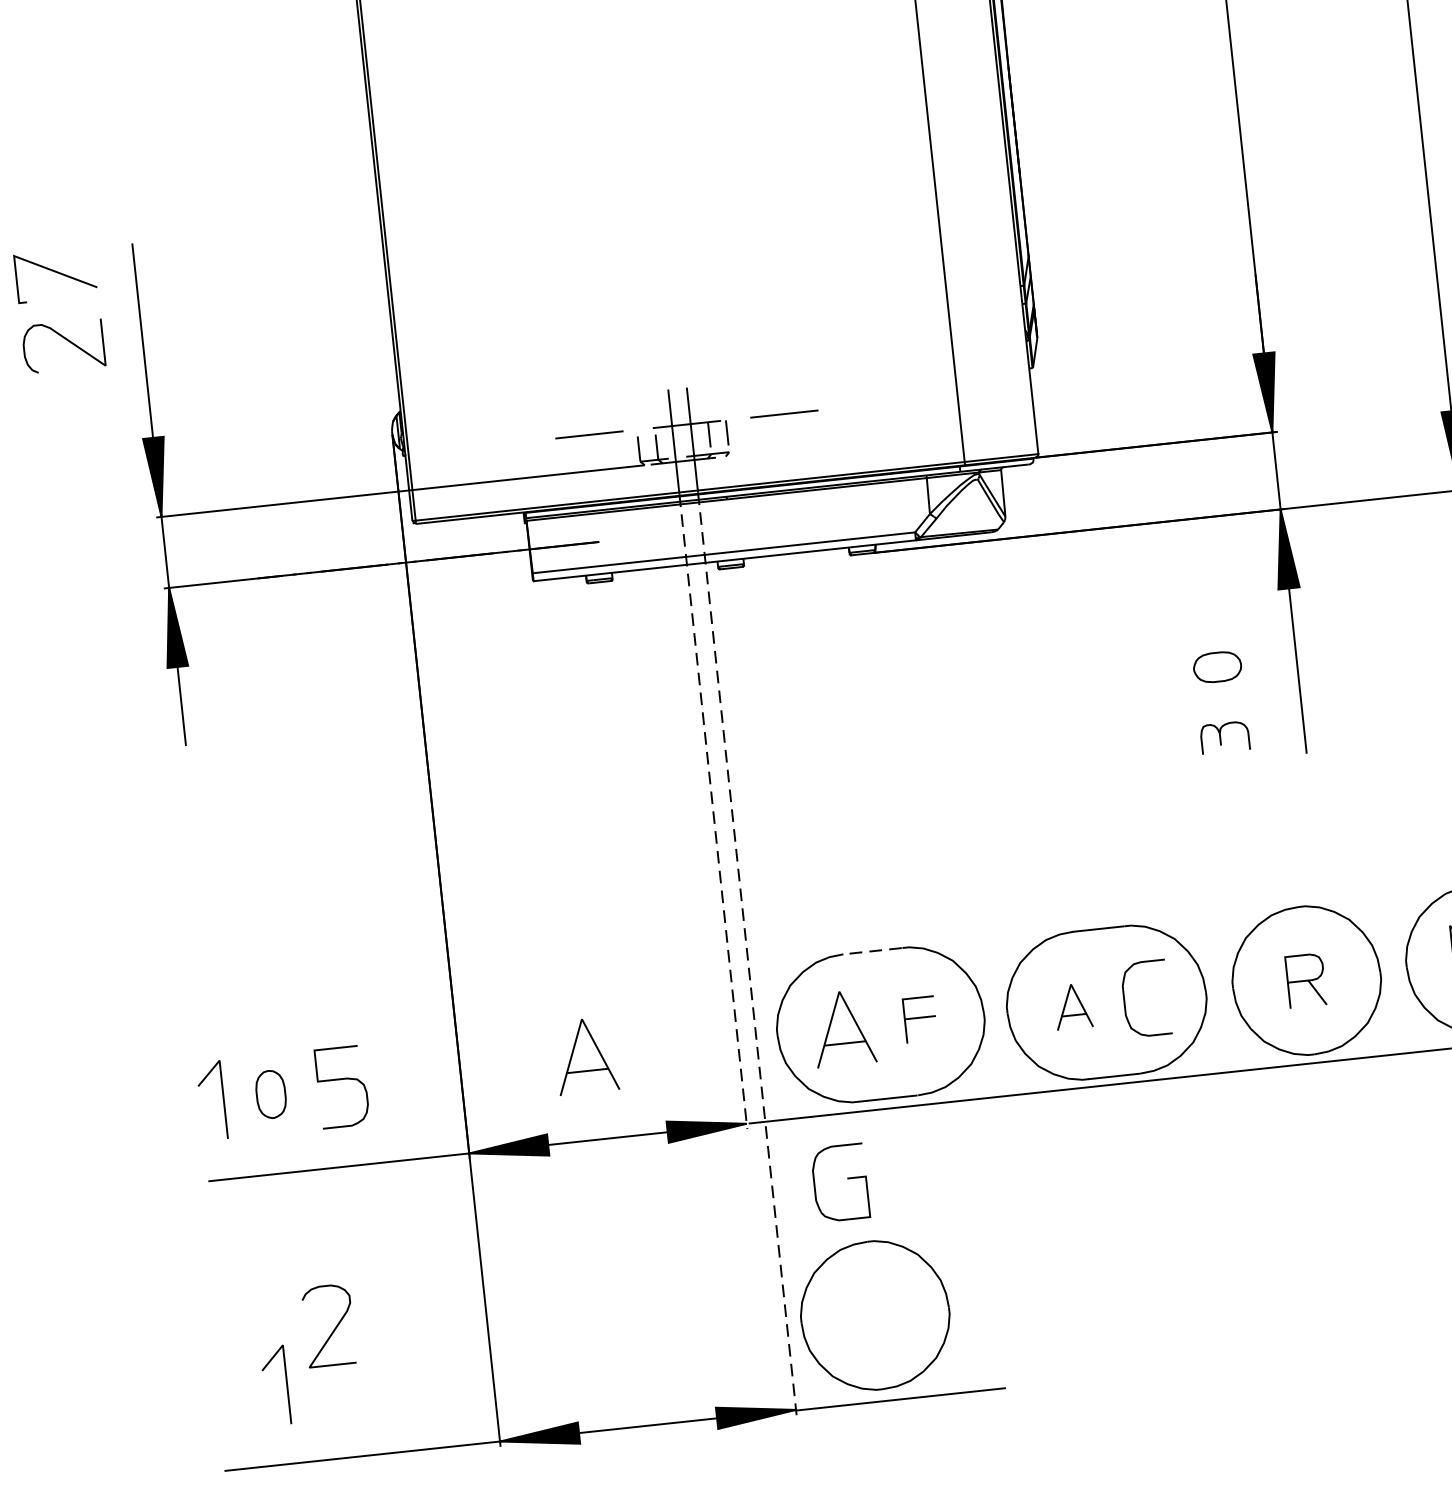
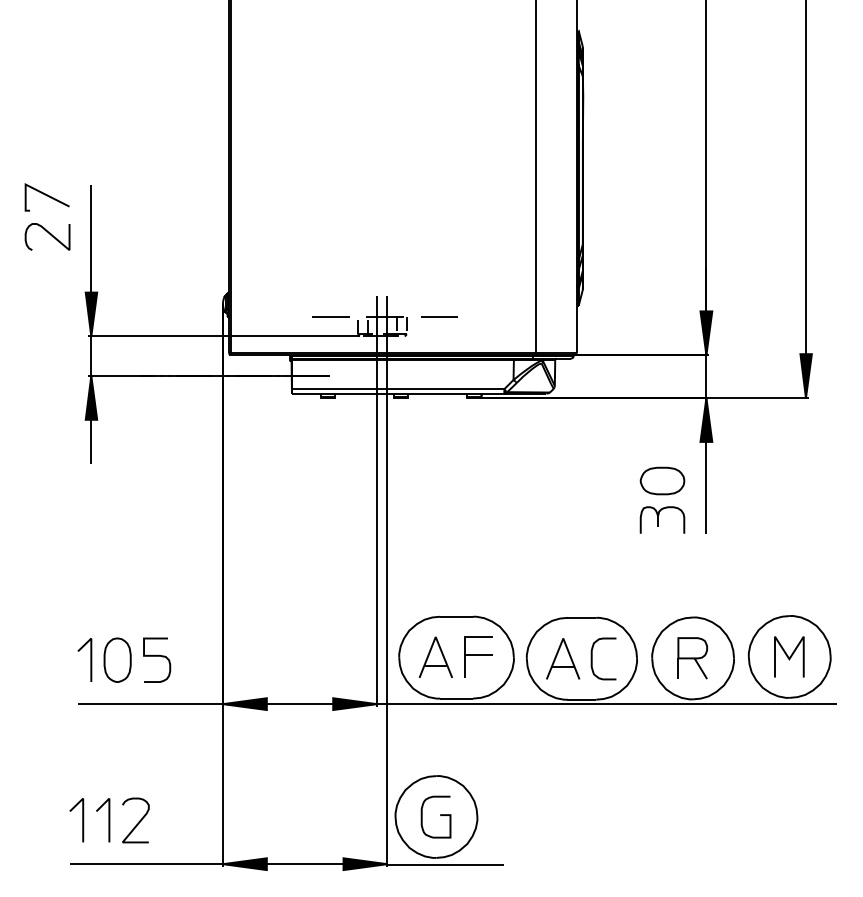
part: (1217, 666) -> (662, 480), size x1.67
part: (1224, 736) -> (662, 519), size x1.67
line: (714, 812) -> (377, 531), dashed -> solid
line: (870, 950) -> (455, 616), dashed -> solid
line: (747, 955) -> (387, 611), dashed -> solid
part: (1305, 980) -> (692, 658), size x1.43
part: (1073, 1005) -> (563, 658), size x1.67
part: (920, 1018) -> (478, 656), size x1.67
part: (585, 1056) -> (292, 657), removed
part: (270, 1093) -> (117, 659), size x1.67
curve: (848, 1179) -> (440, 815), moved
curve: (333, 1326) -> (138, 821), moved
line: (238, 1389) -> (82, 820), added

